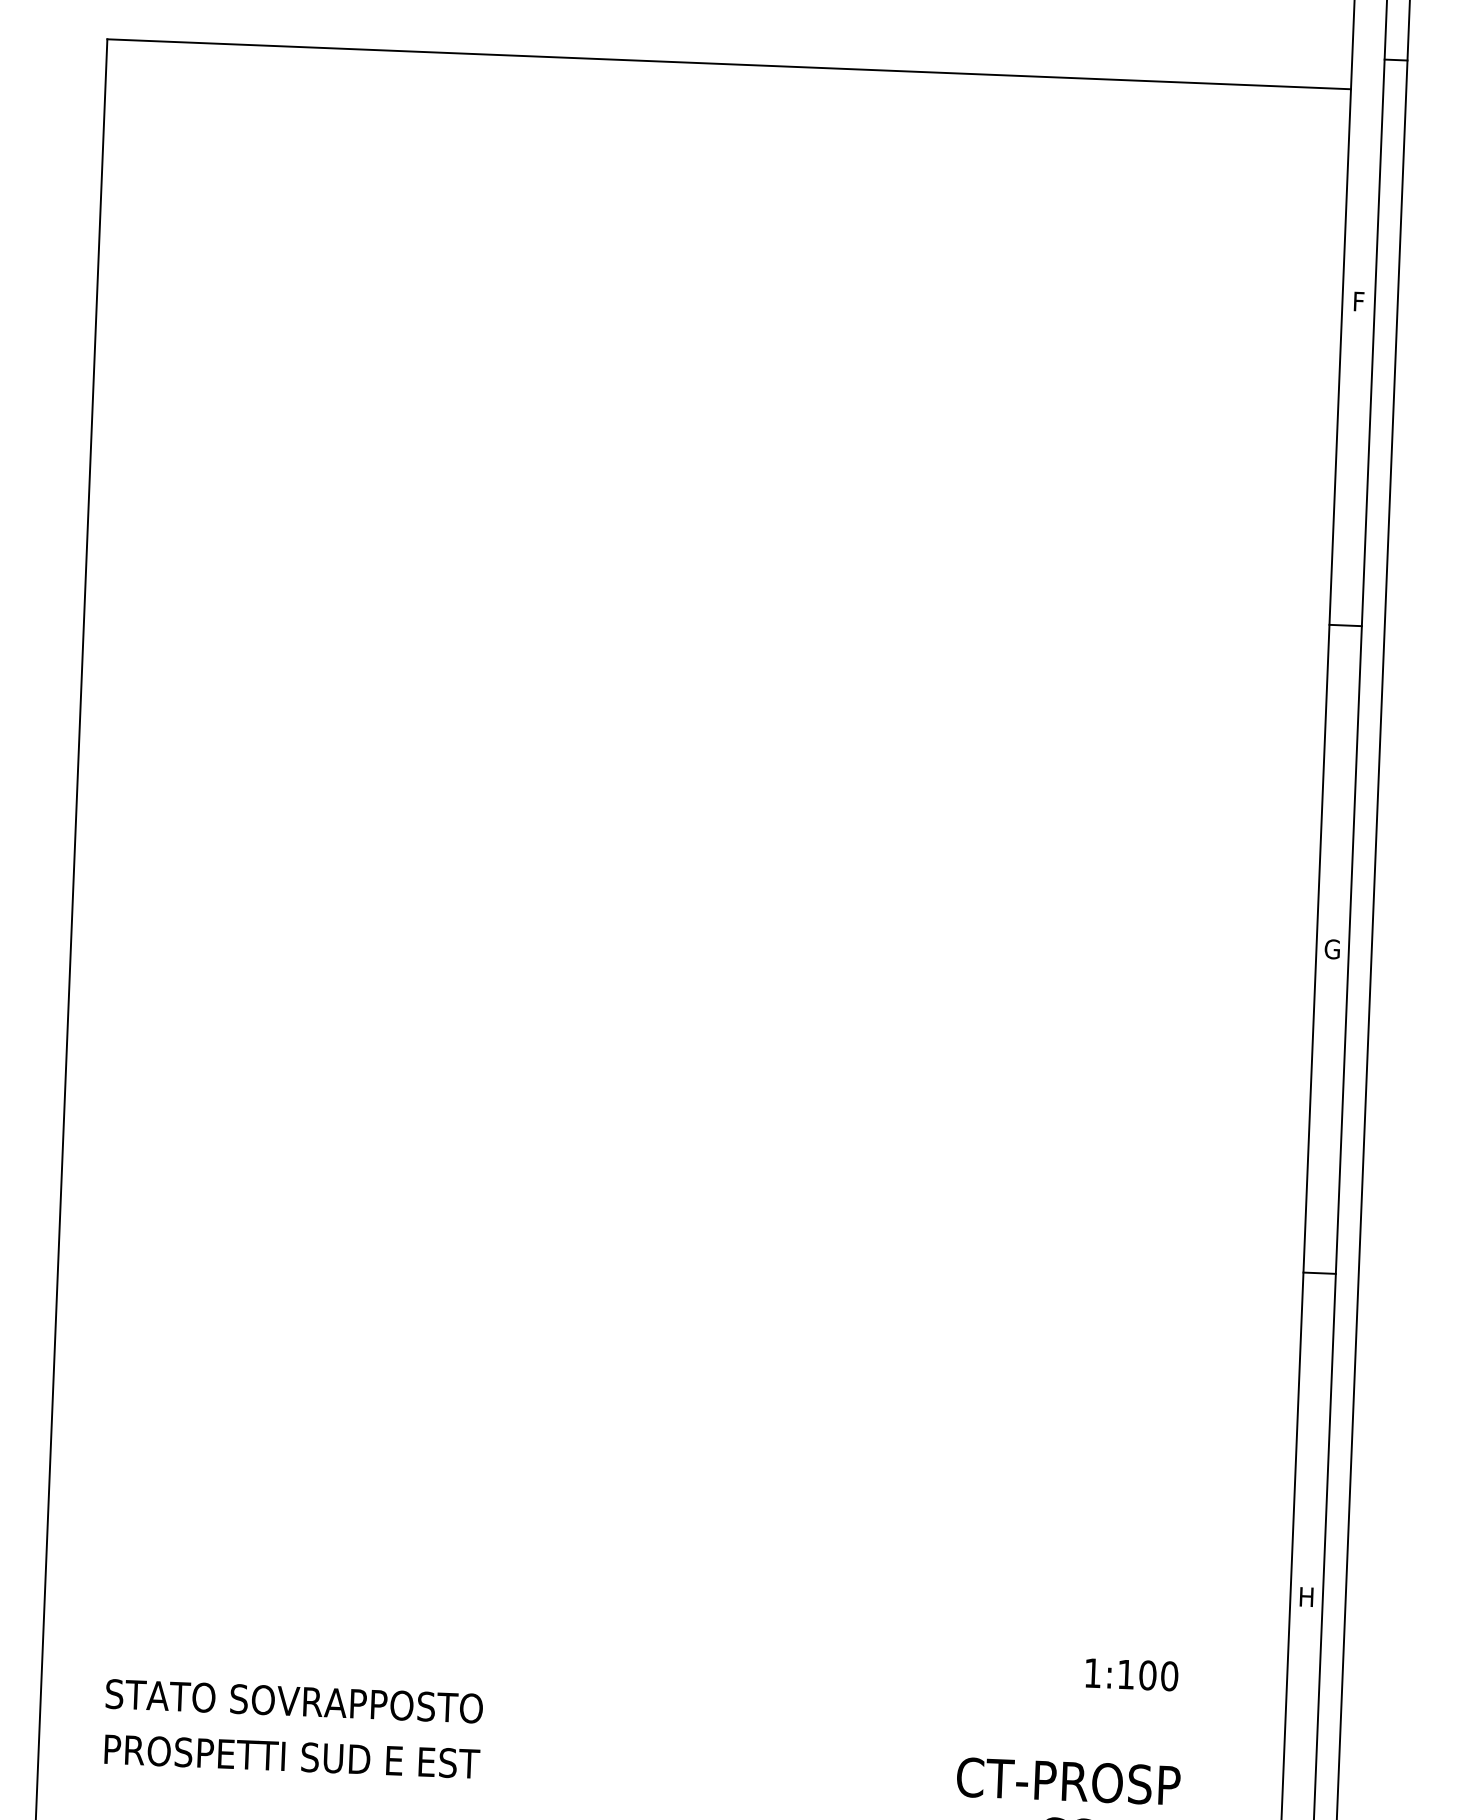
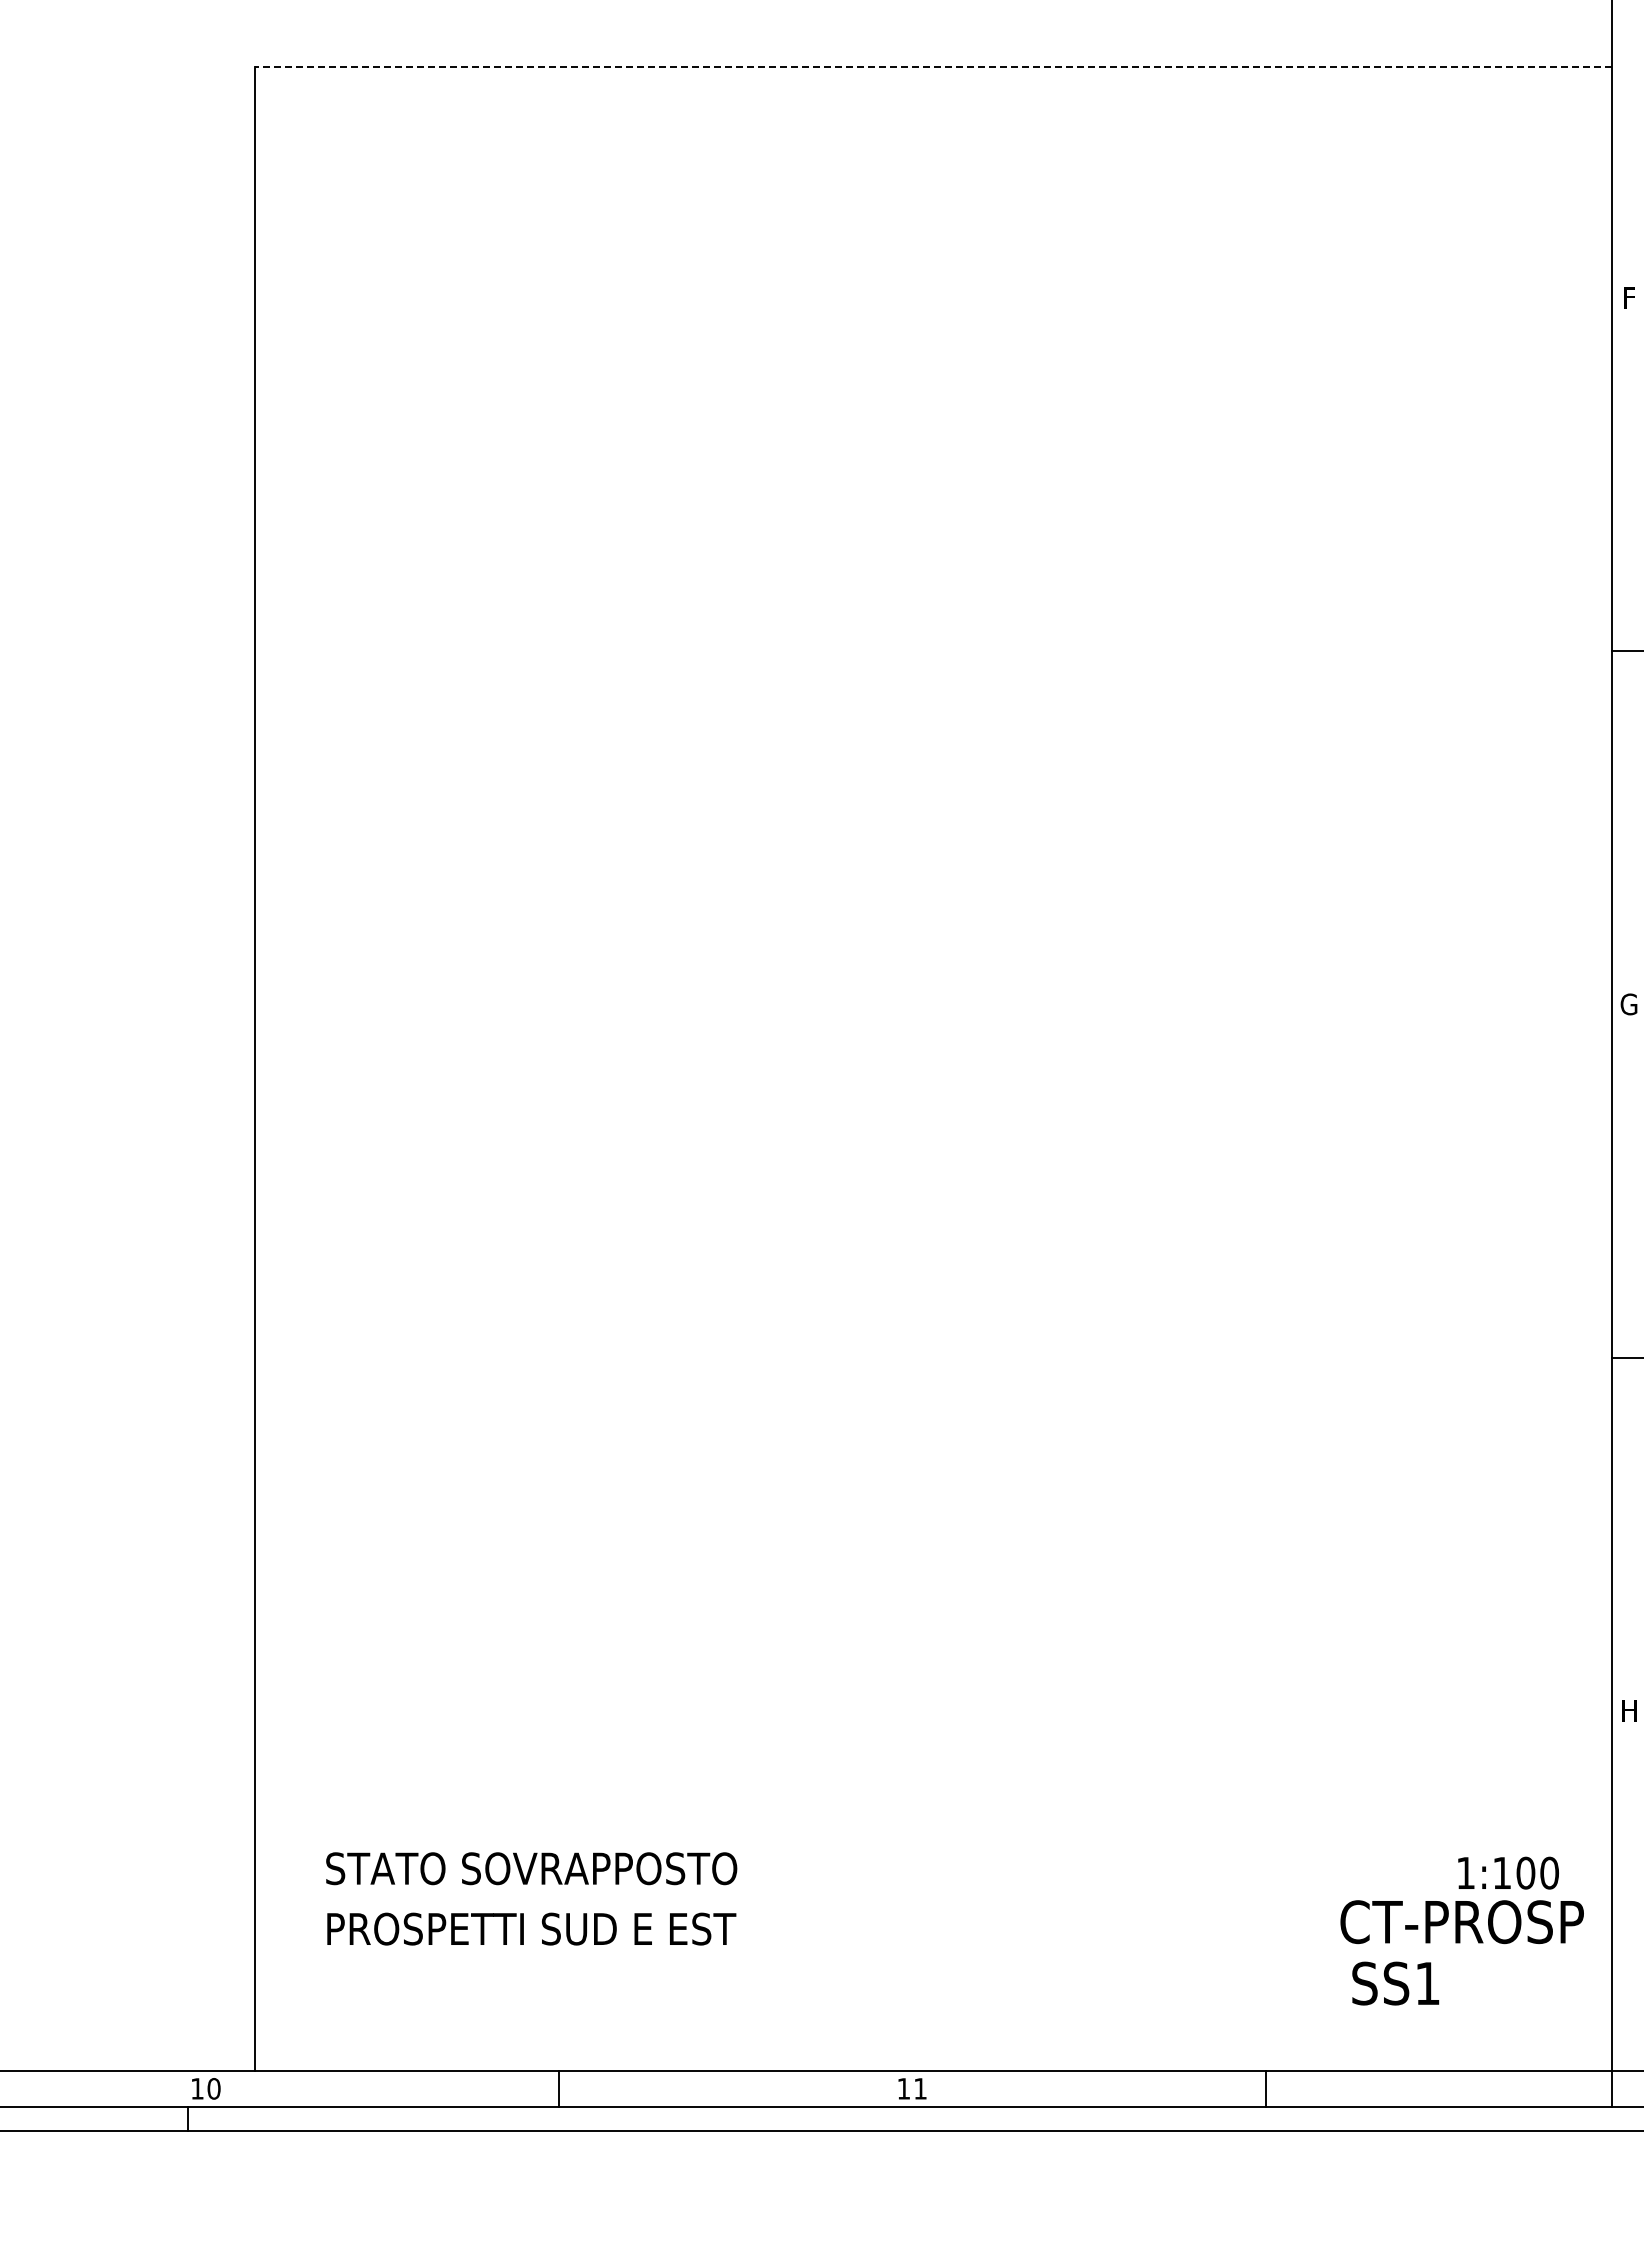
line: (728, 64) -> (932, 67), solid -> dashed
text: (1131, 1674) -> (1508, 1872), moved
text: (1067, 1781) -> (1461, 1922), moved

